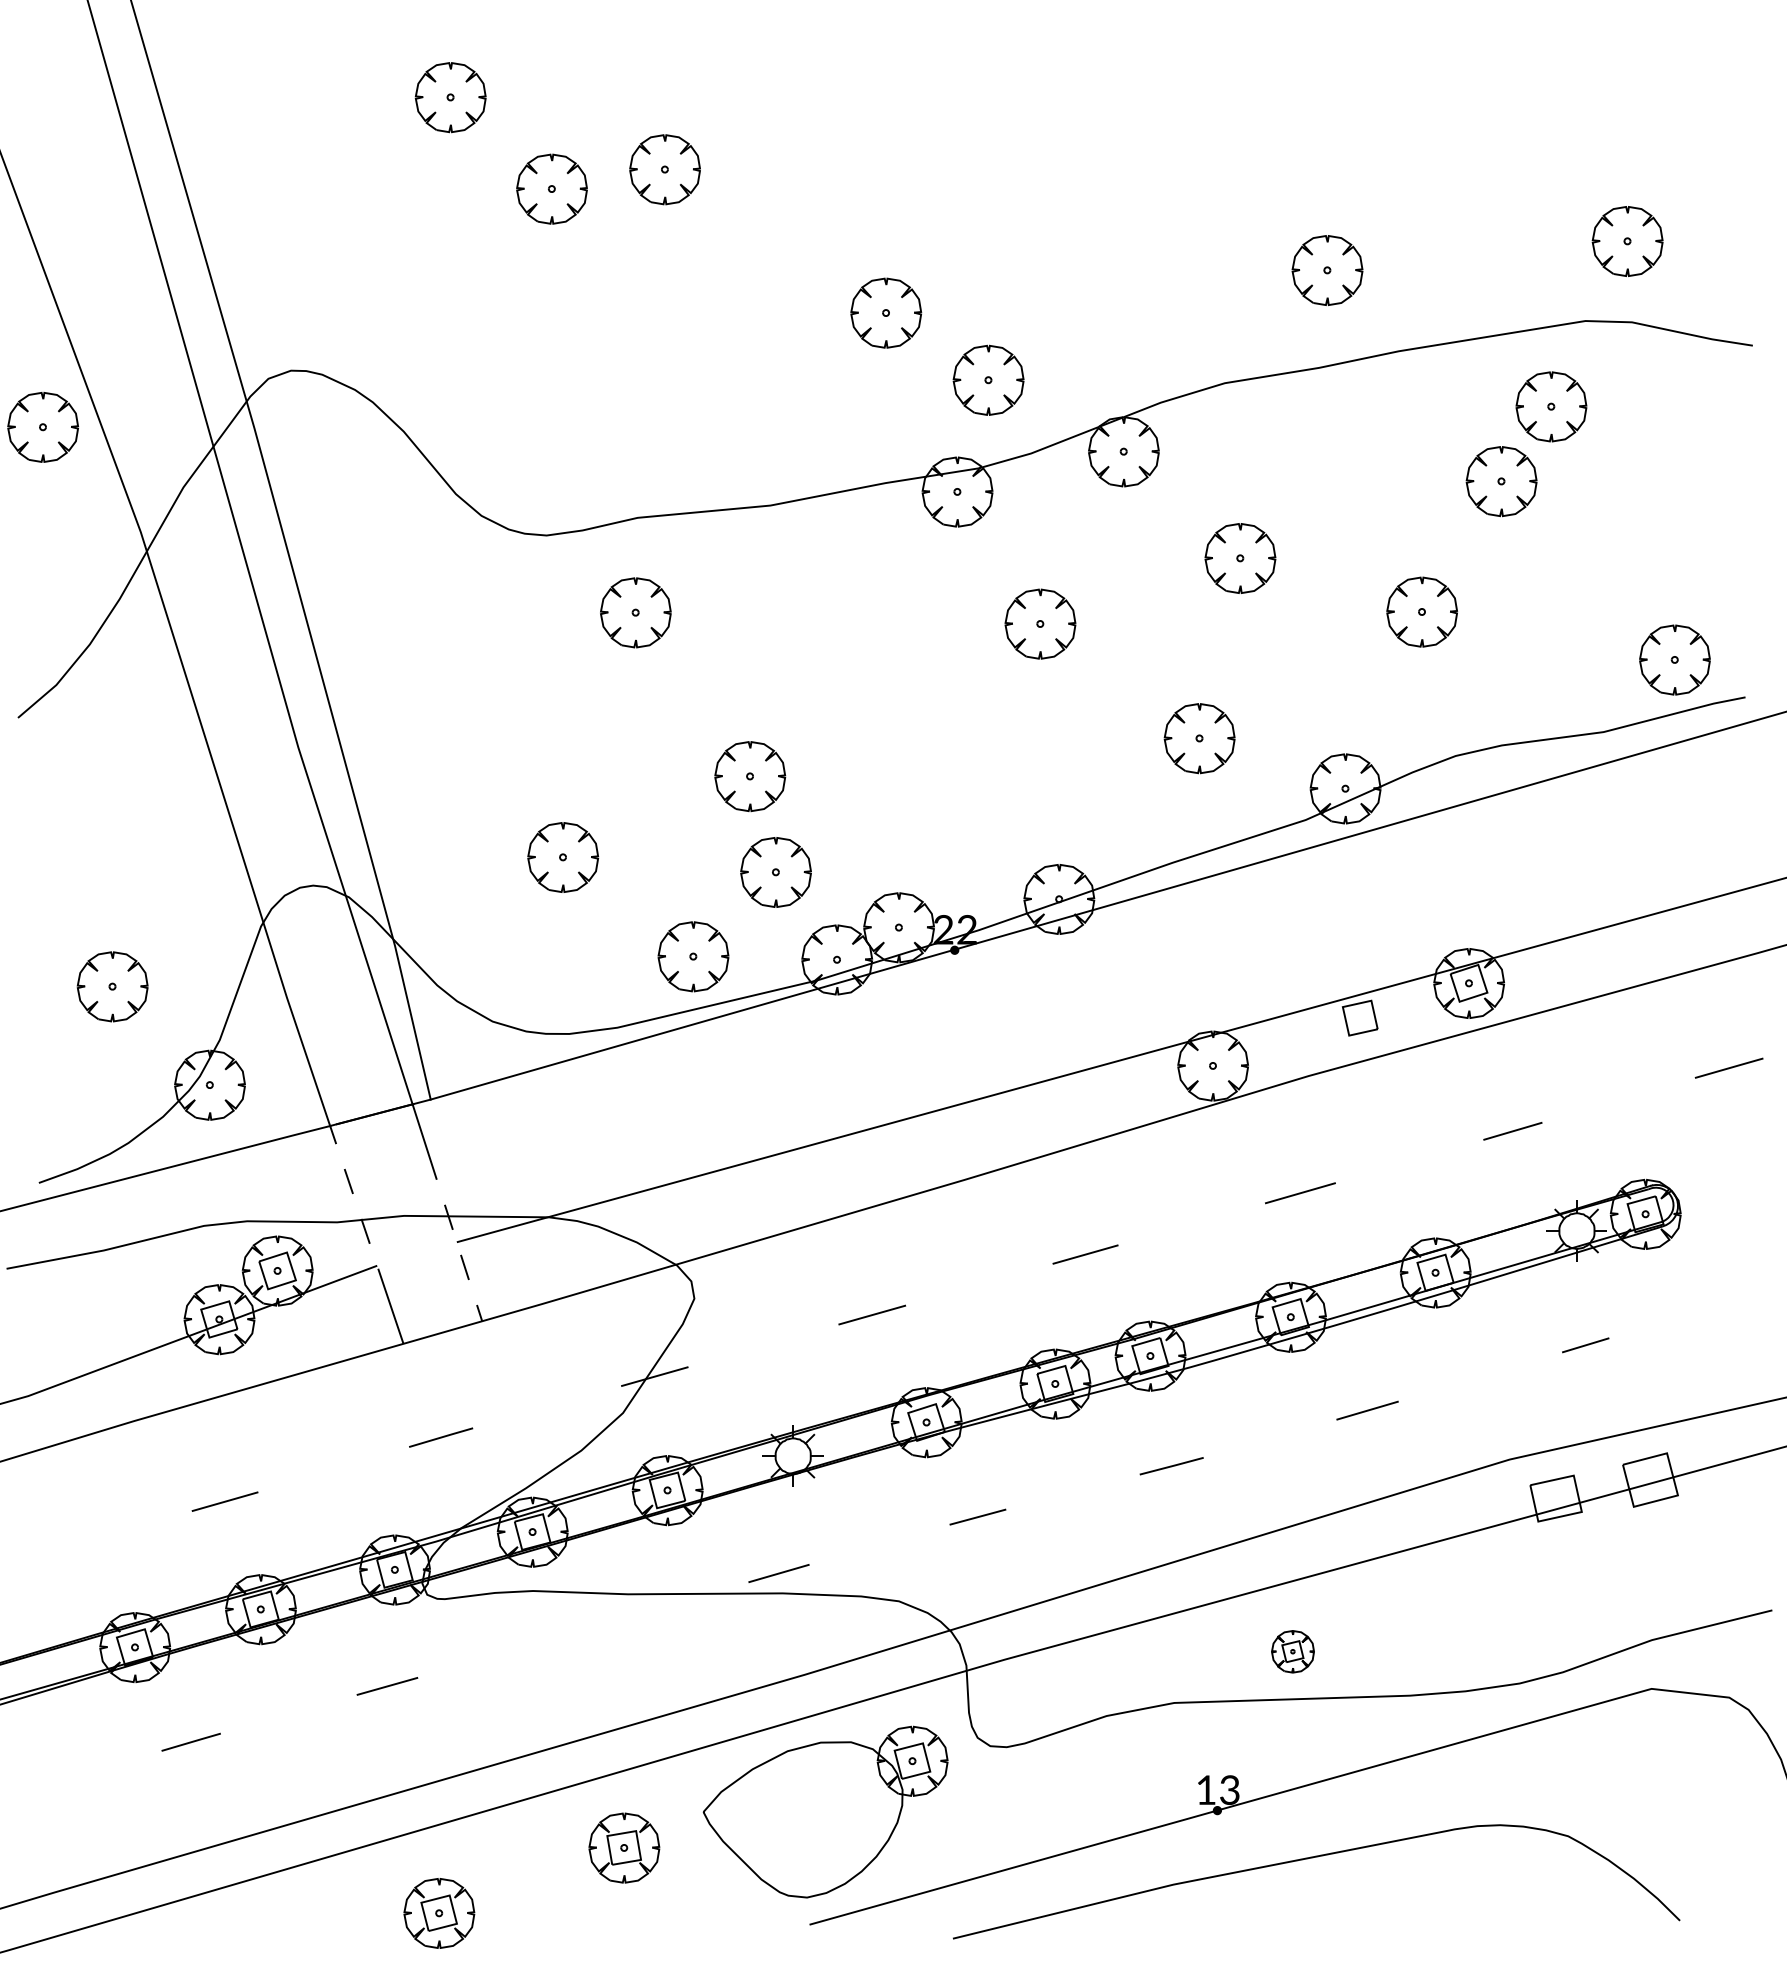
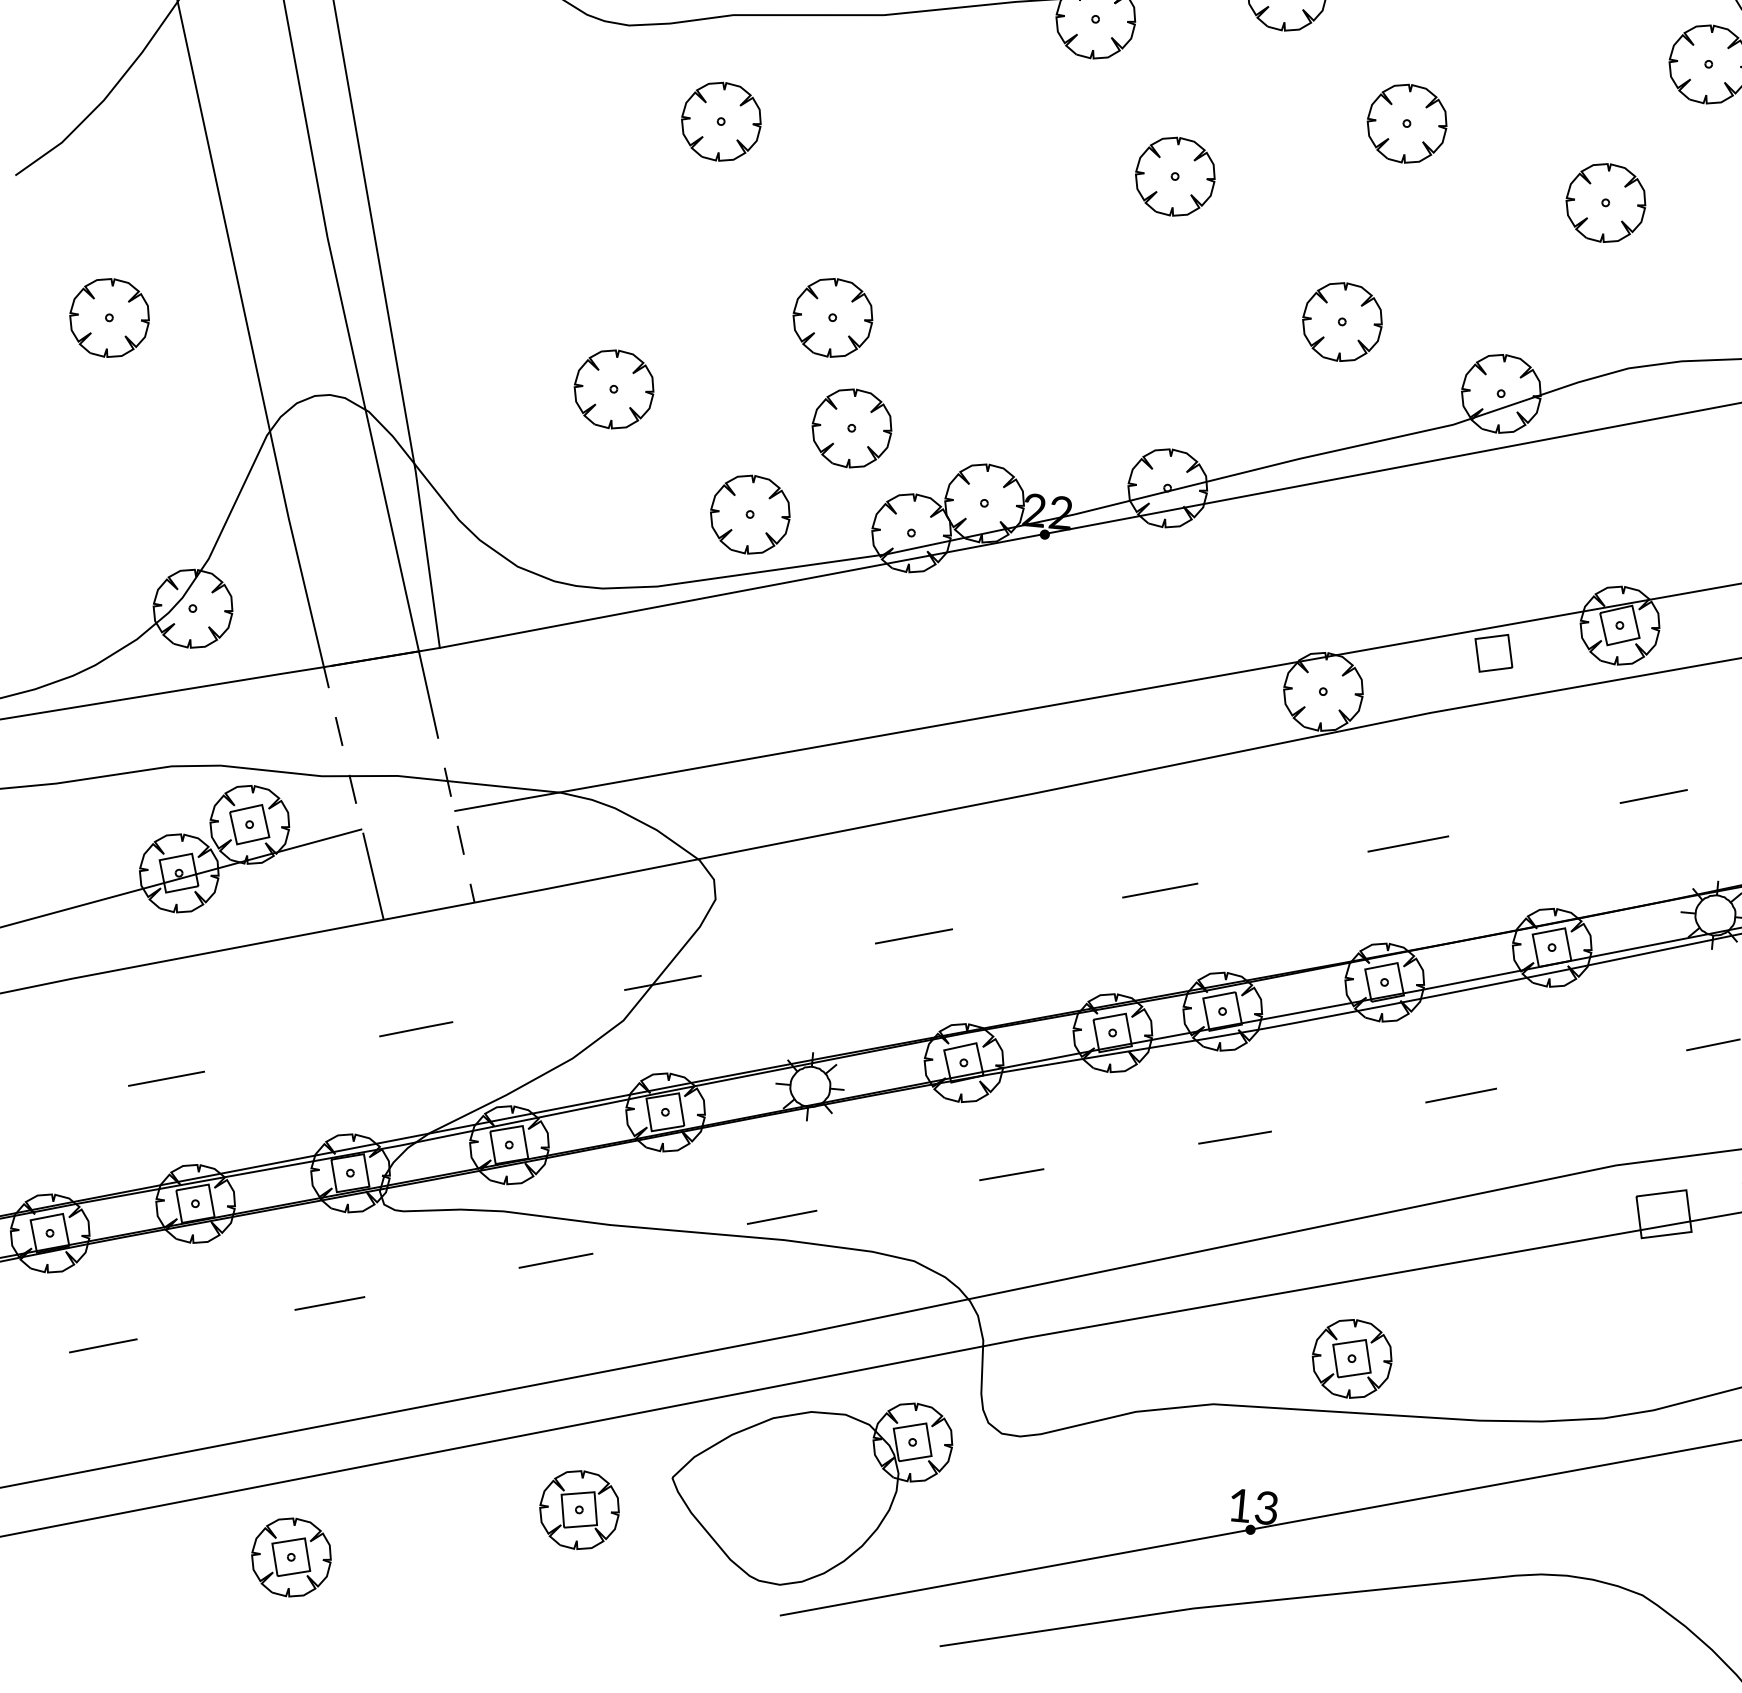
part: (112, 986) -> (109, 317), moved
line: (582, 1630) -> (555, 1260), added
part: (1292, 1651) -> (1351, 1358), size x1.67
part: (439, 1913) -> (291, 1557), moved

